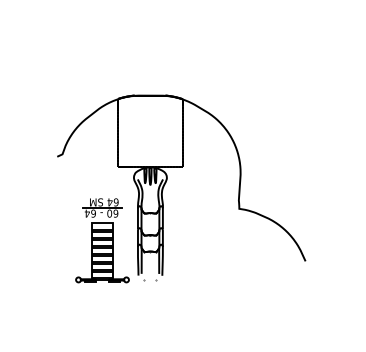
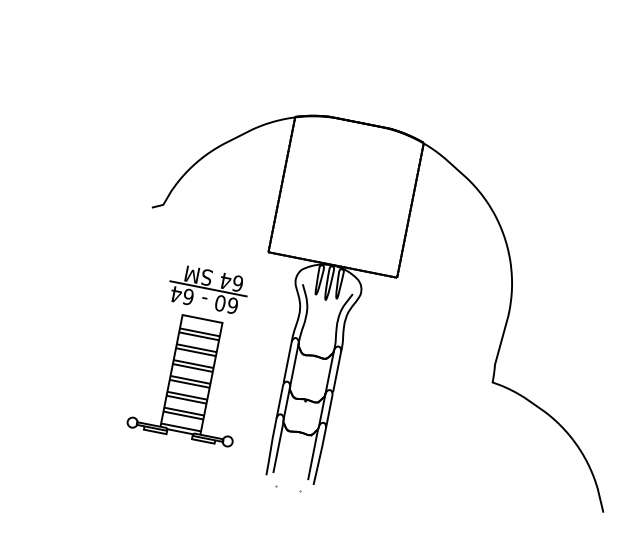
part: (102, 240) -> (195, 353), moved

